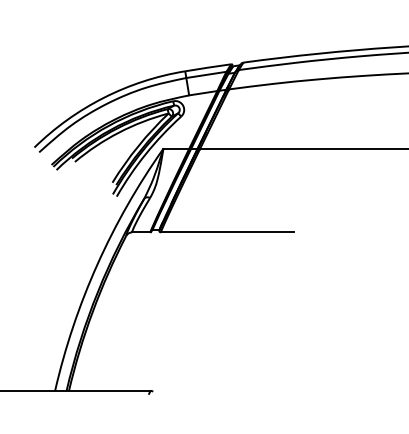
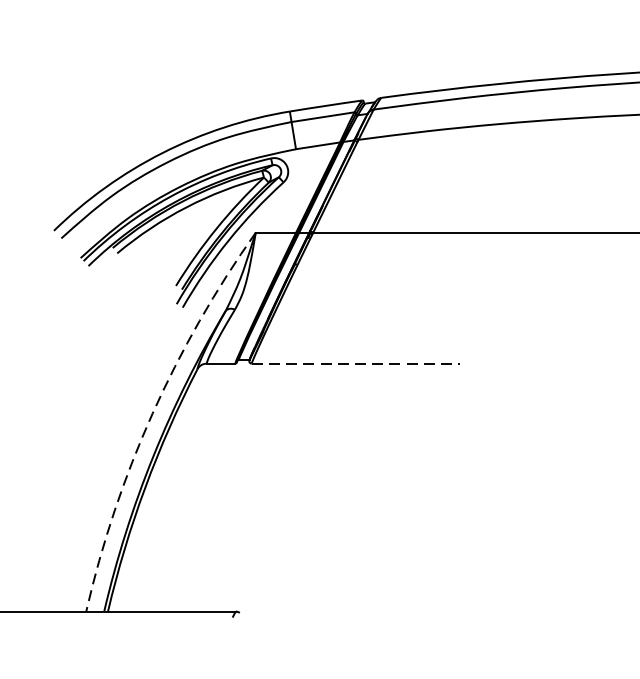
line: (227, 232) -> (355, 363), solid -> dashed
arc: (97, 264) -> (152, 413), solid -> dashed

